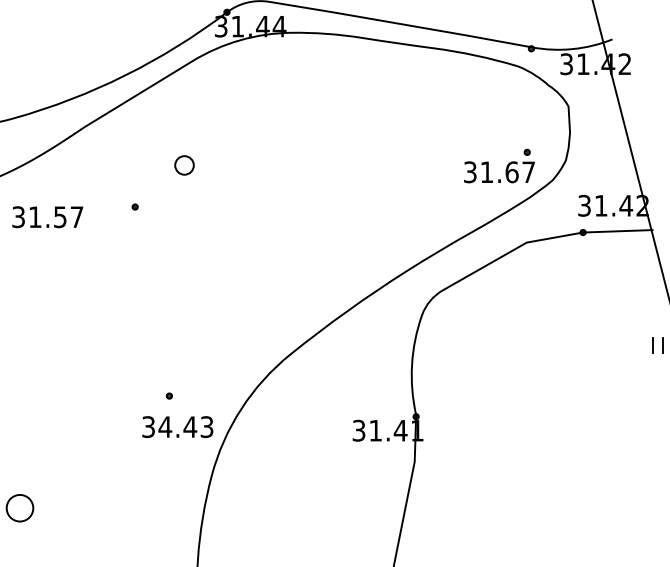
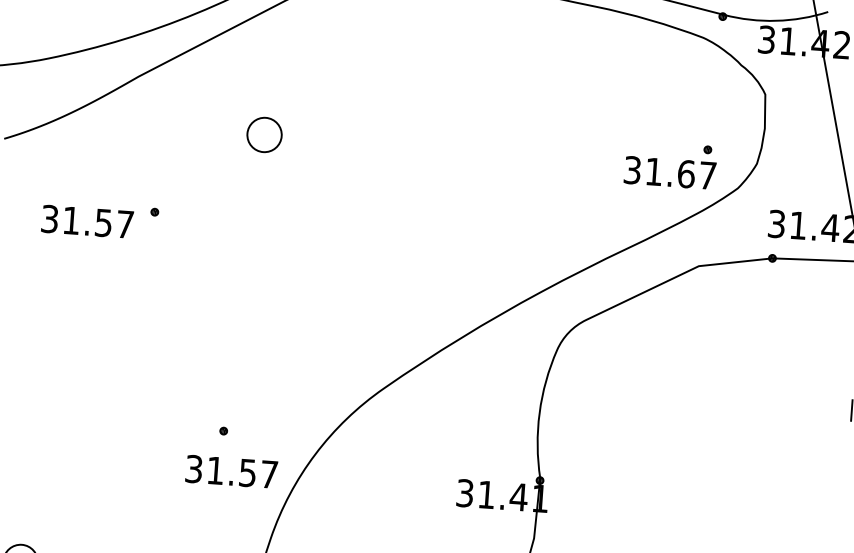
part: (184, 165) -> (264, 135), size x1.43
part: (134, 206) -> (154, 211), moved
text: (47, 217) -> (87, 222), moved
text: (185, 427) -> (241, 473), 34.43 -> 31.57

